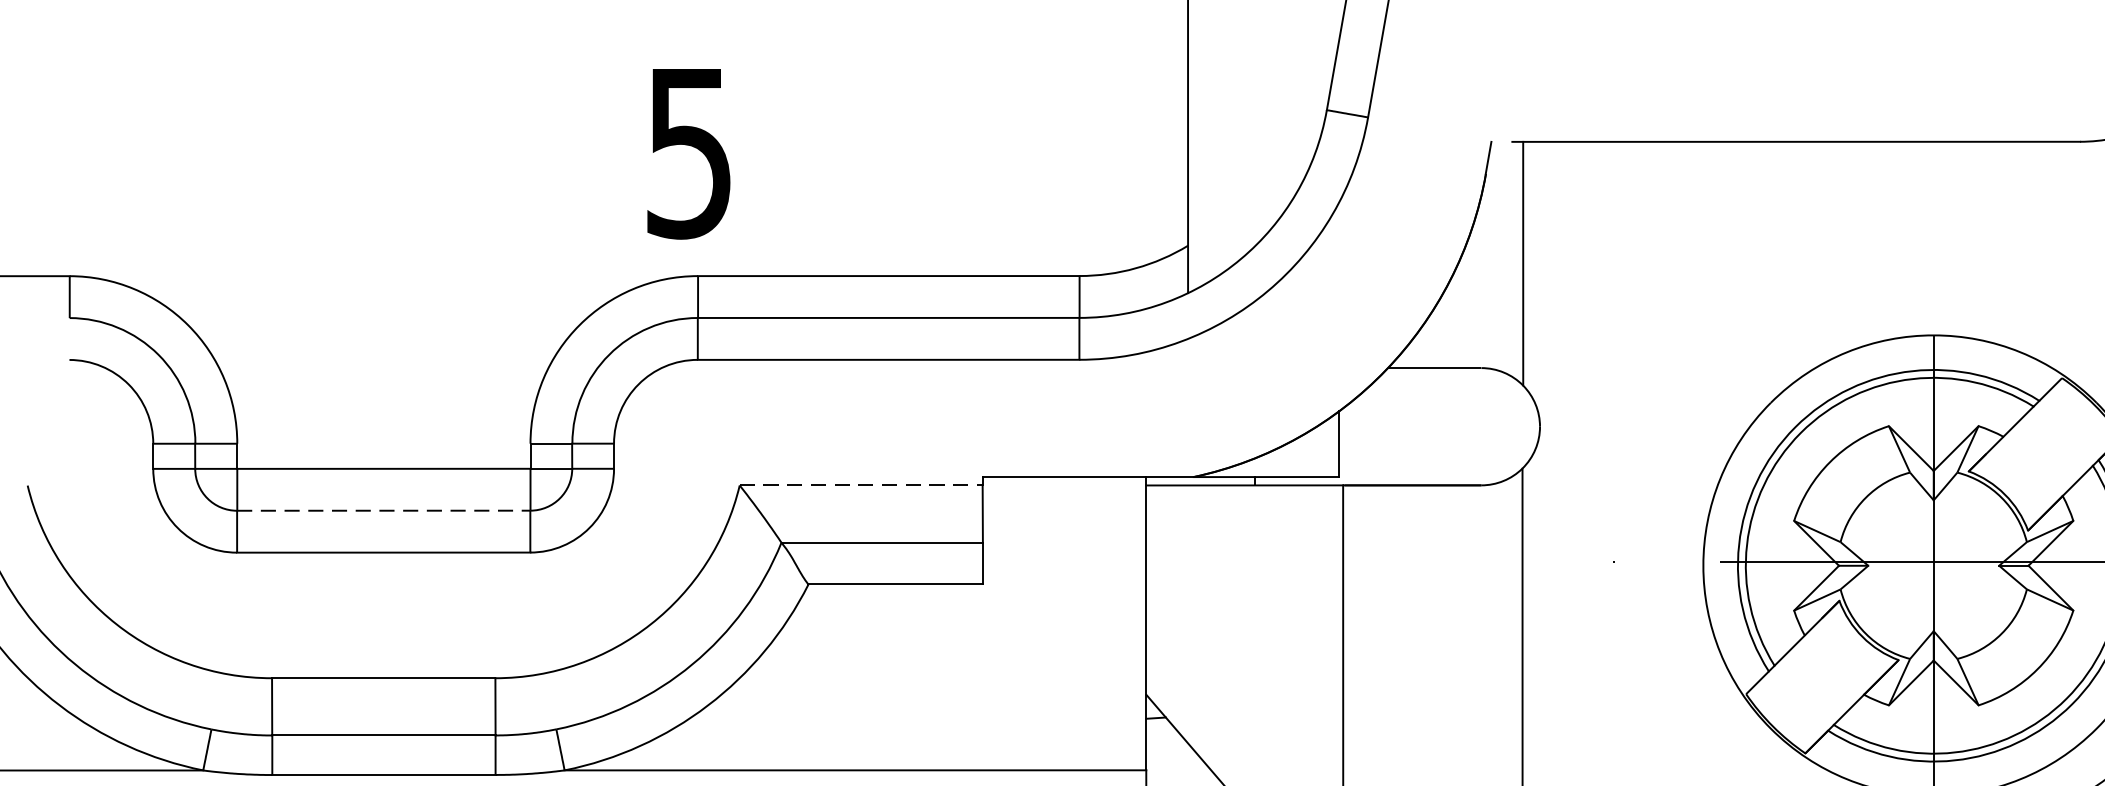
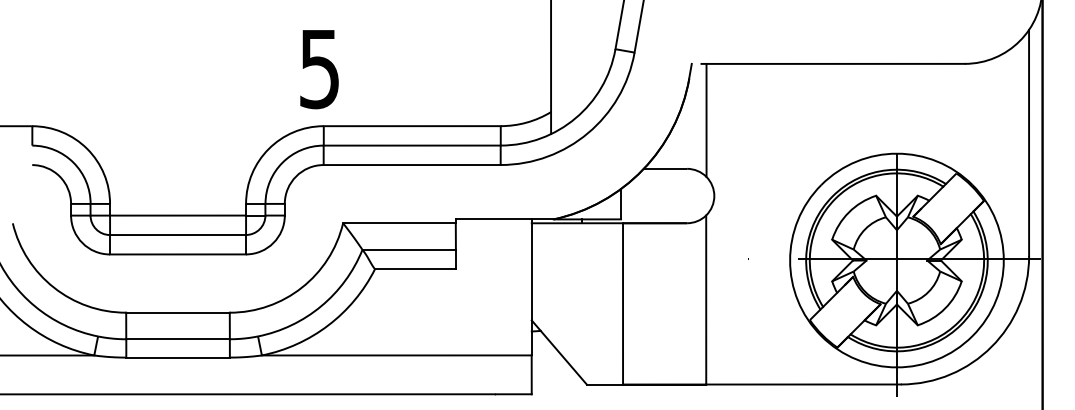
line: (861, 485) -> (399, 223), dashed -> solid
line: (384, 511) -> (178, 235), dashed -> solid

